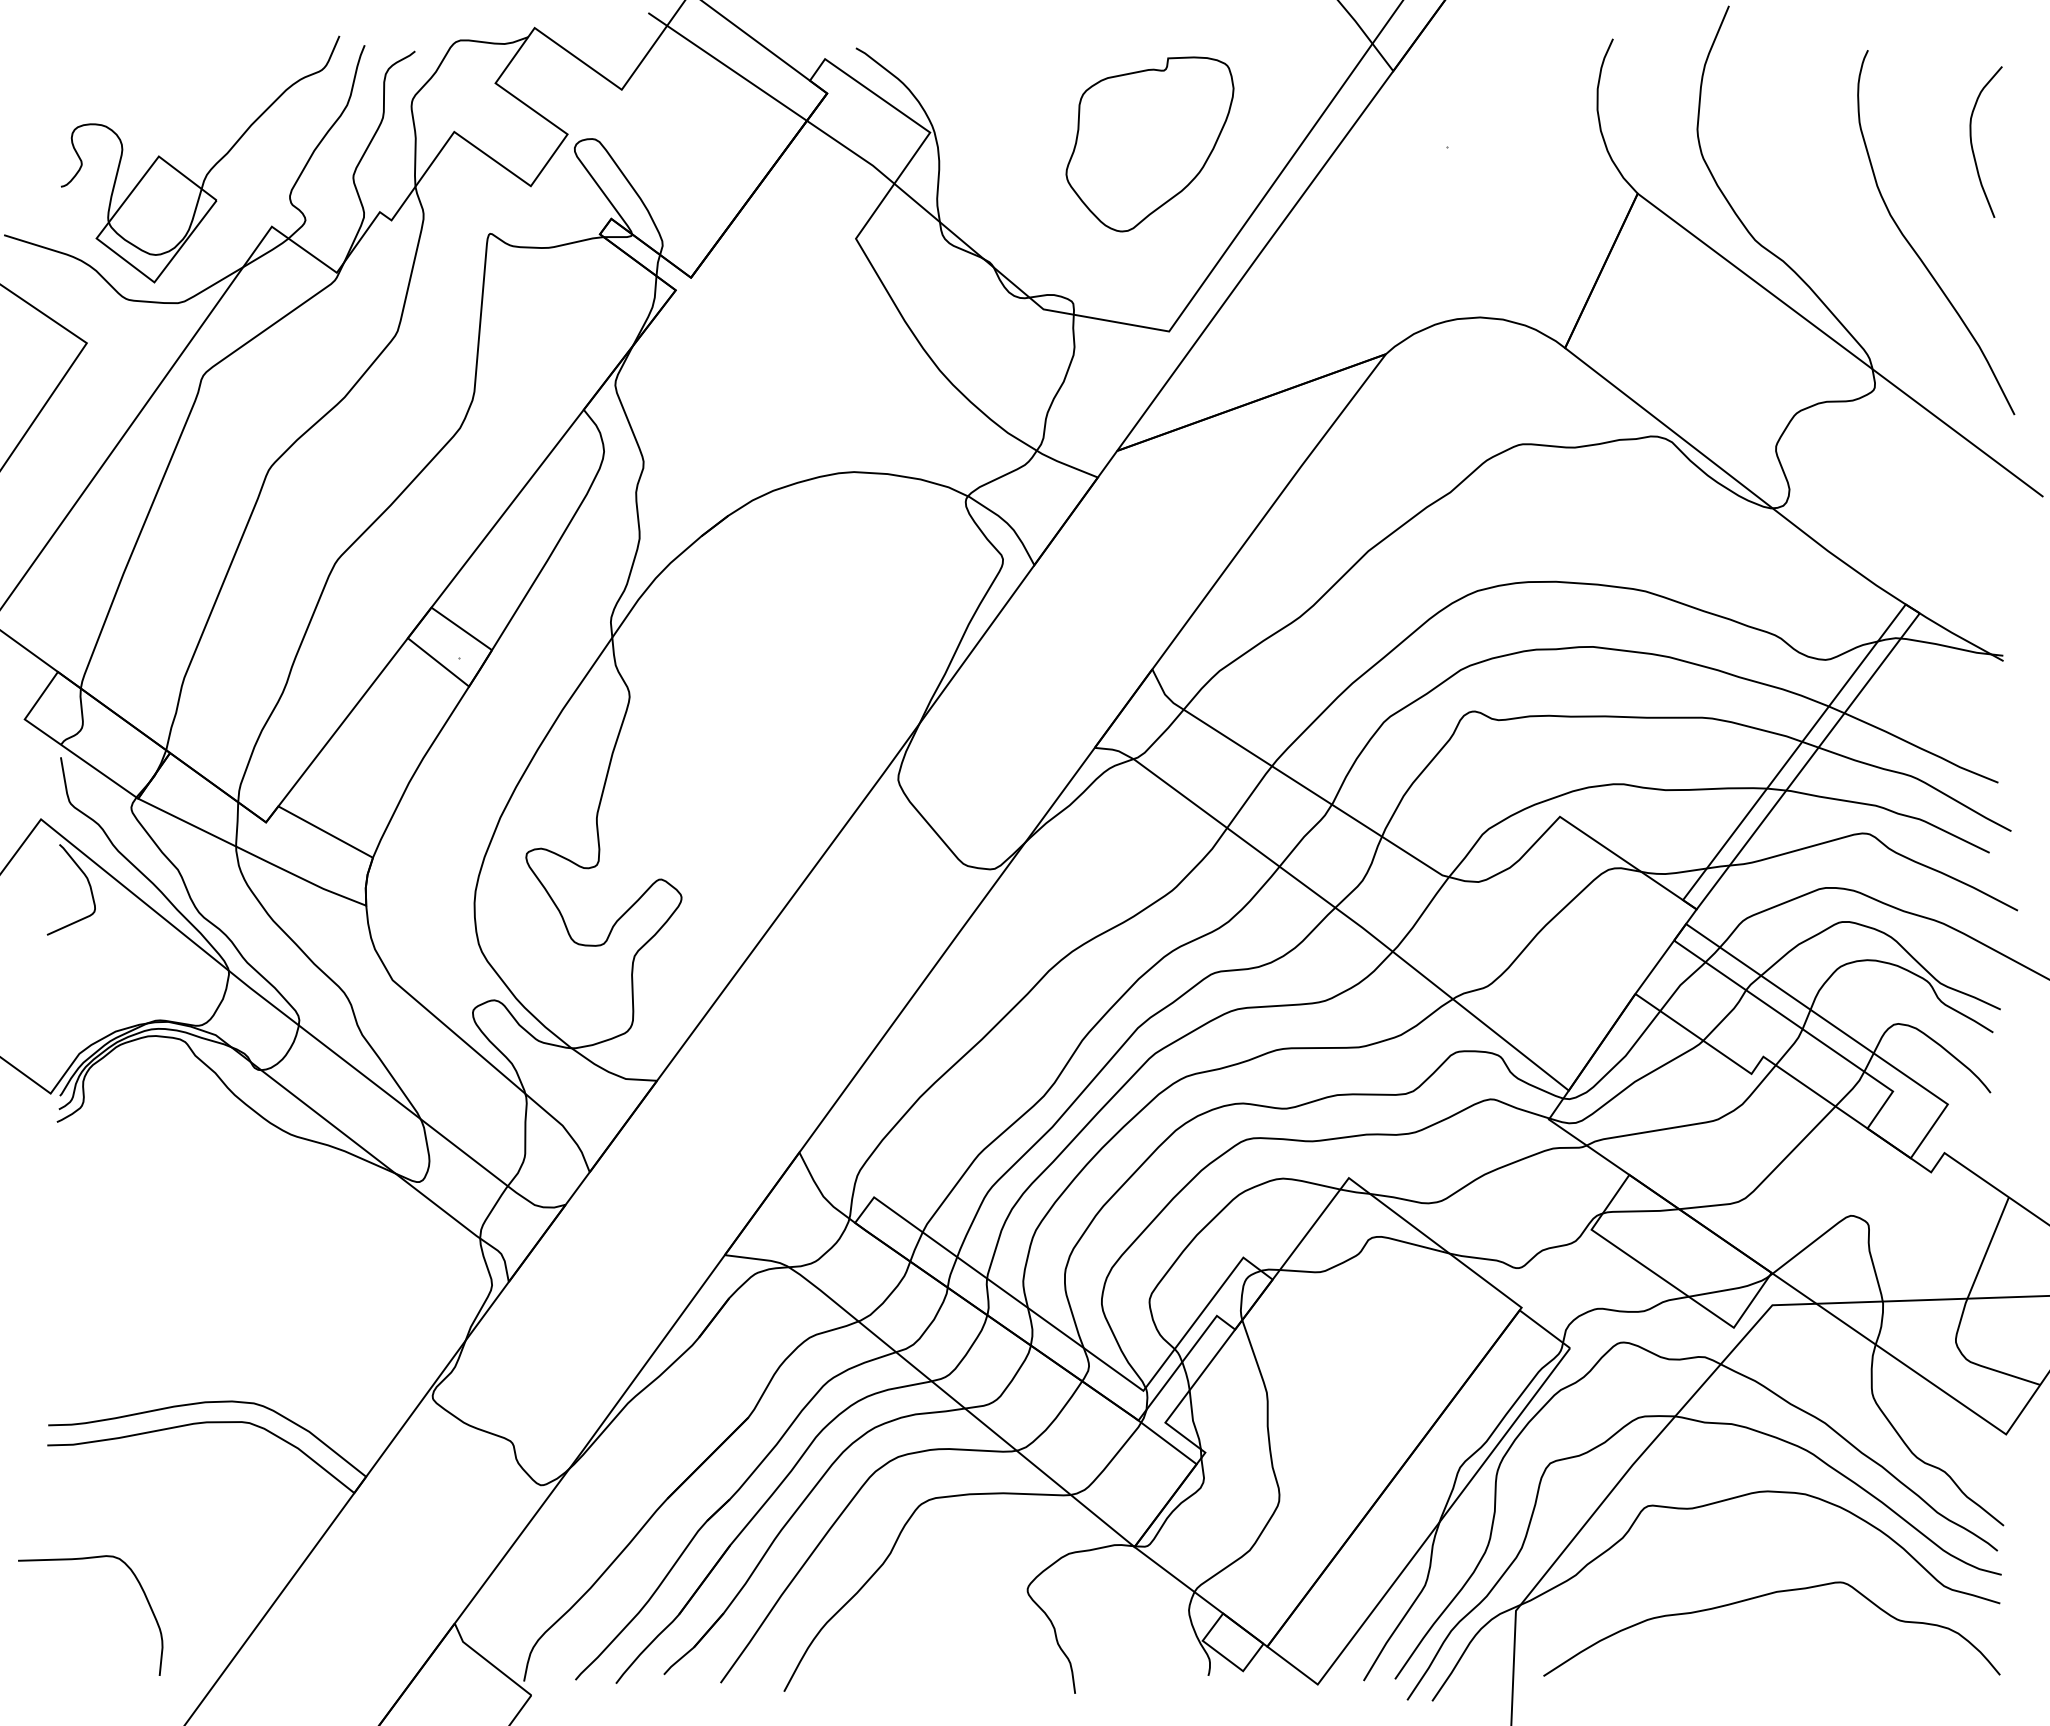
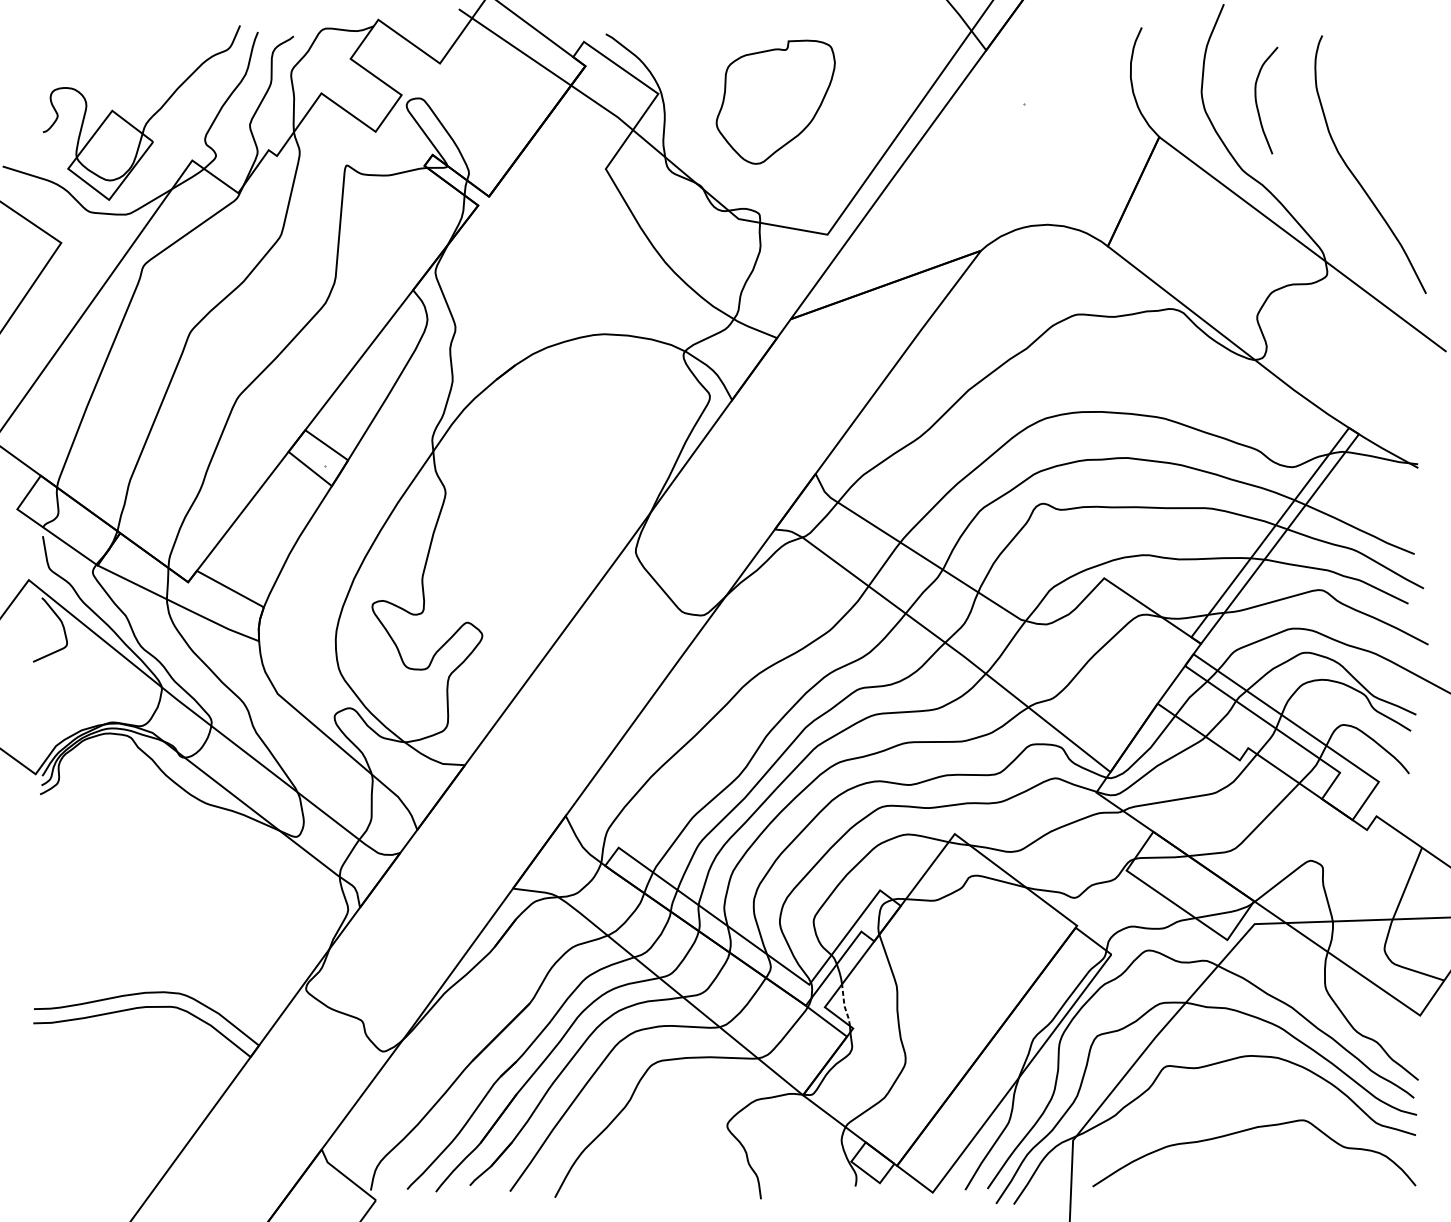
curve: (1972, 142) -> (1256, 100), moved
part: (1149, 144) -> (775, 102), moved
line: (1193, 1420) -> (844, 1005), solid -> dashed
curve: (85, 1559) -> (60, 1104), removed

